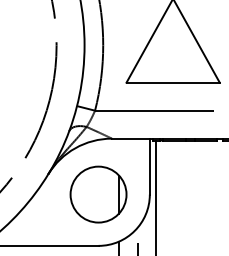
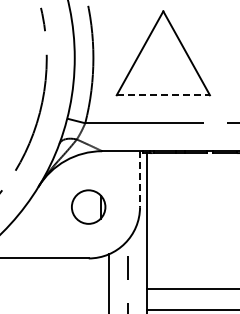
line: (173, 82) -> (163, 95), solid -> dashed
line: (150, 166) -> (140, 179), solid -> dashed
part: (98, 193) -> (88, 206), size x0.6

